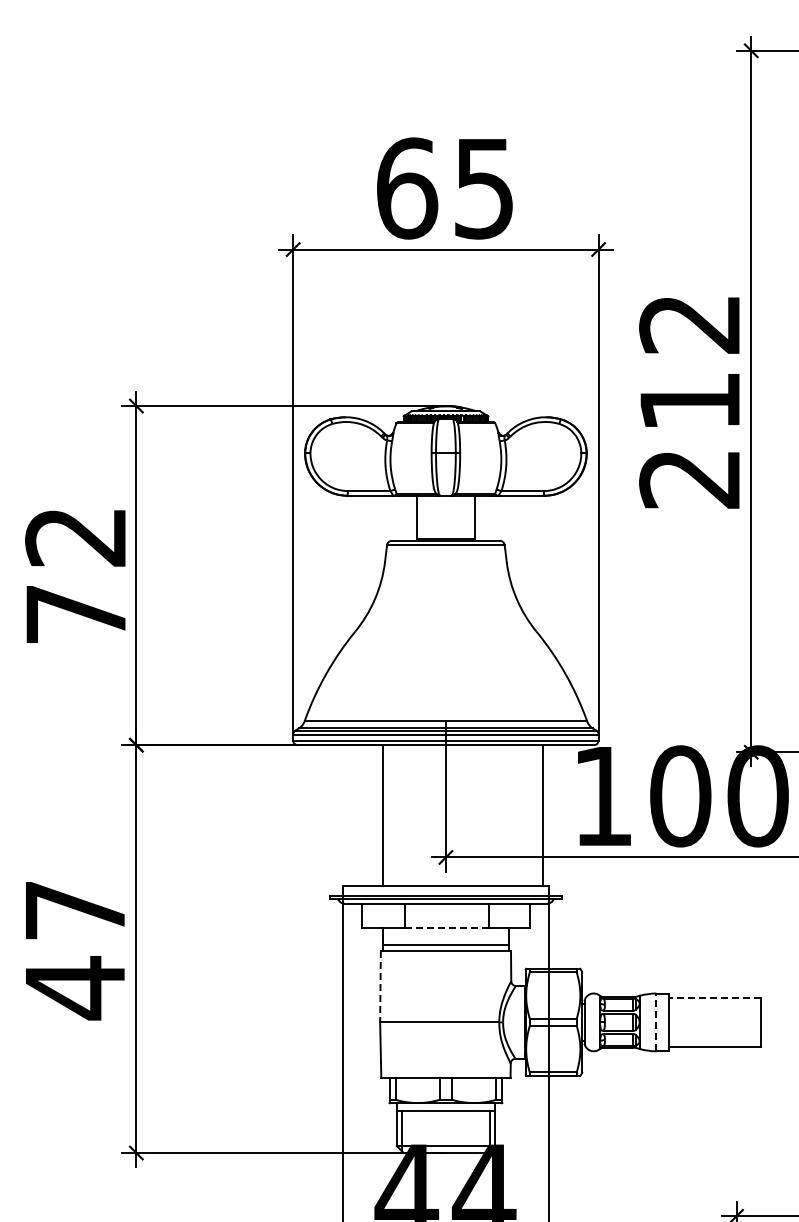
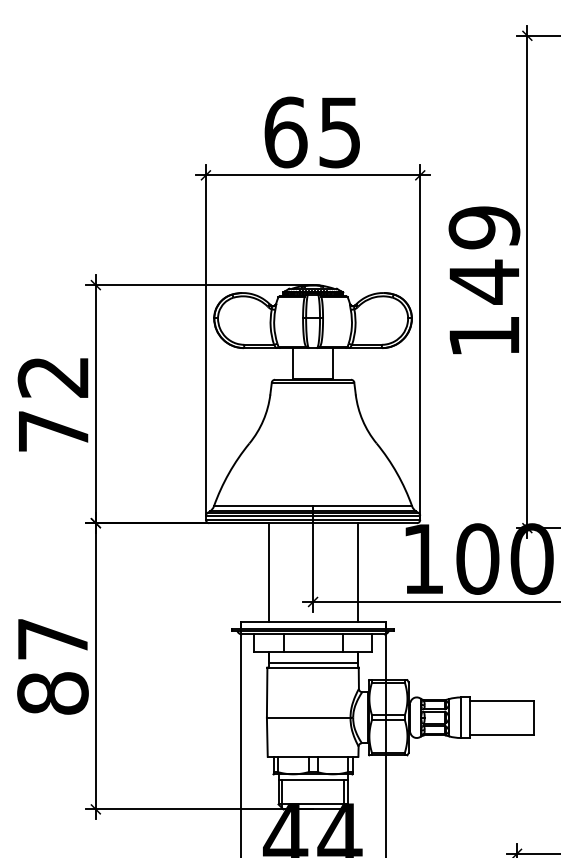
text: (690, 400) -> (484, 281), 212 -> 149
line: (543, 815) -> (357, 572), moved
line: (446, 928) -> (313, 651), dashed -> solid
line: (380, 986) -> (267, 692), dashed -> solid
text: (75, 988) -> (53, 693), 47 -> 87
line: (714, 998) -> (501, 700), dashed -> solid
line: (656, 1022) -> (460, 717), dashed -> solid

